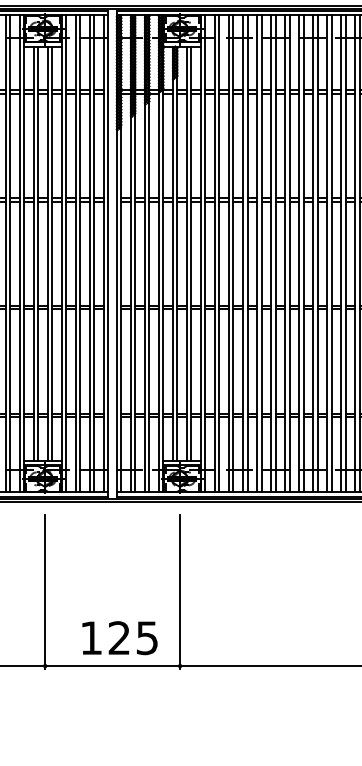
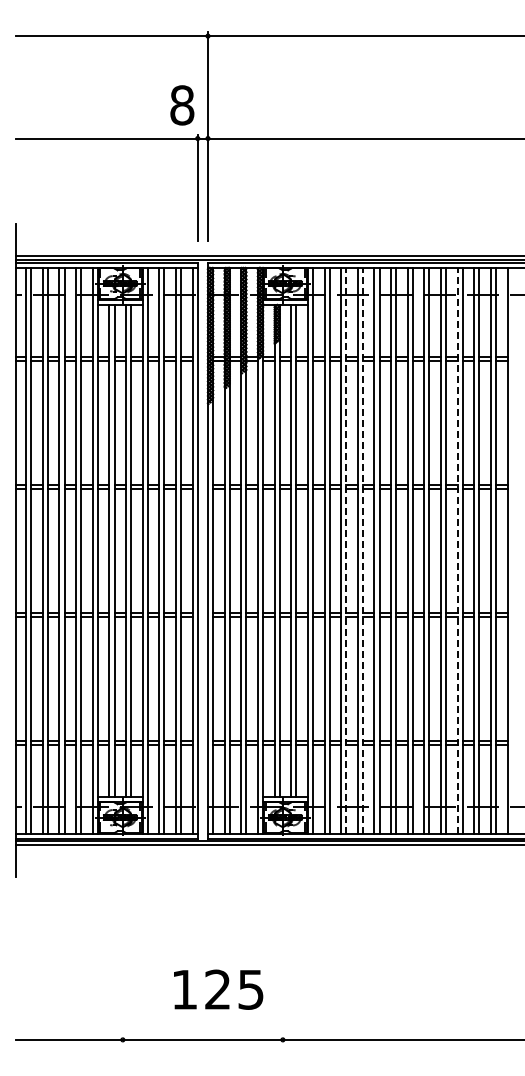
line: (233, 253) -> (346, 550), solid -> dashed
line: (247, 253) -> (362, 550), solid -> dashed
line: (327, 253) -> (457, 550), solid -> dashed
line: (44, 591) -> (122, 951), removed
line: (179, 591) -> (282, 951), removed
text: (119, 637) -> (218, 989), moved

